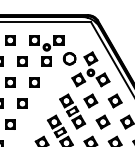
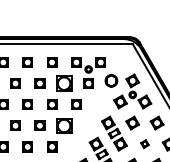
part: (22, 61) -> (64, 83), size x1.6
part: (22, 103) -> (64, 125), size x1.6
part: (102, 121) -> (144, 143), size x0.6

